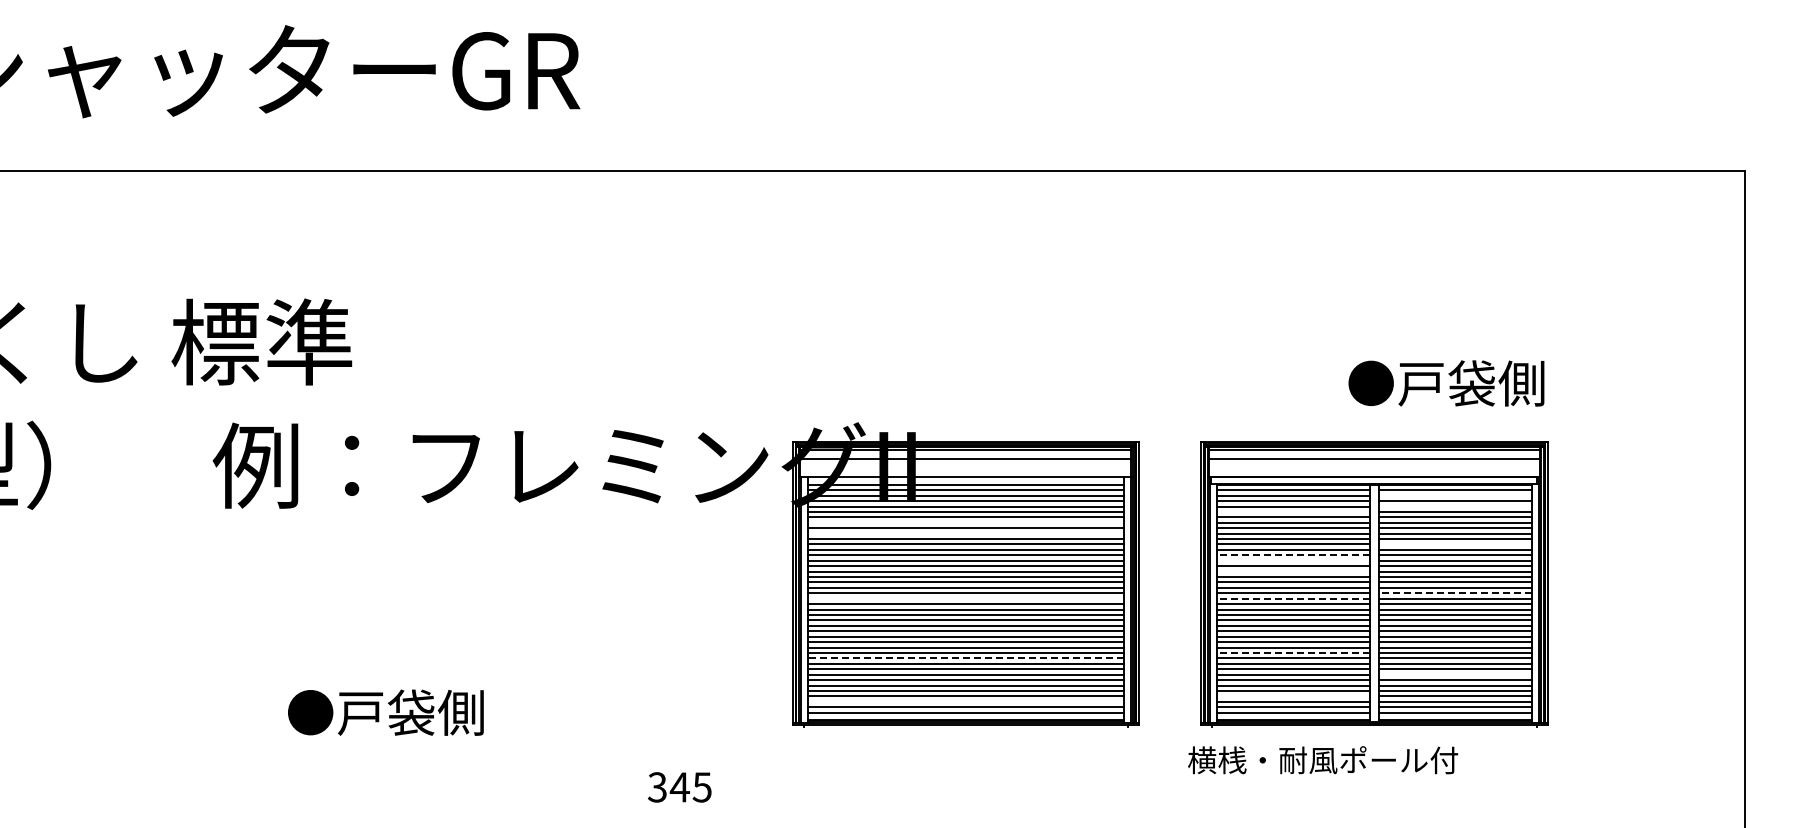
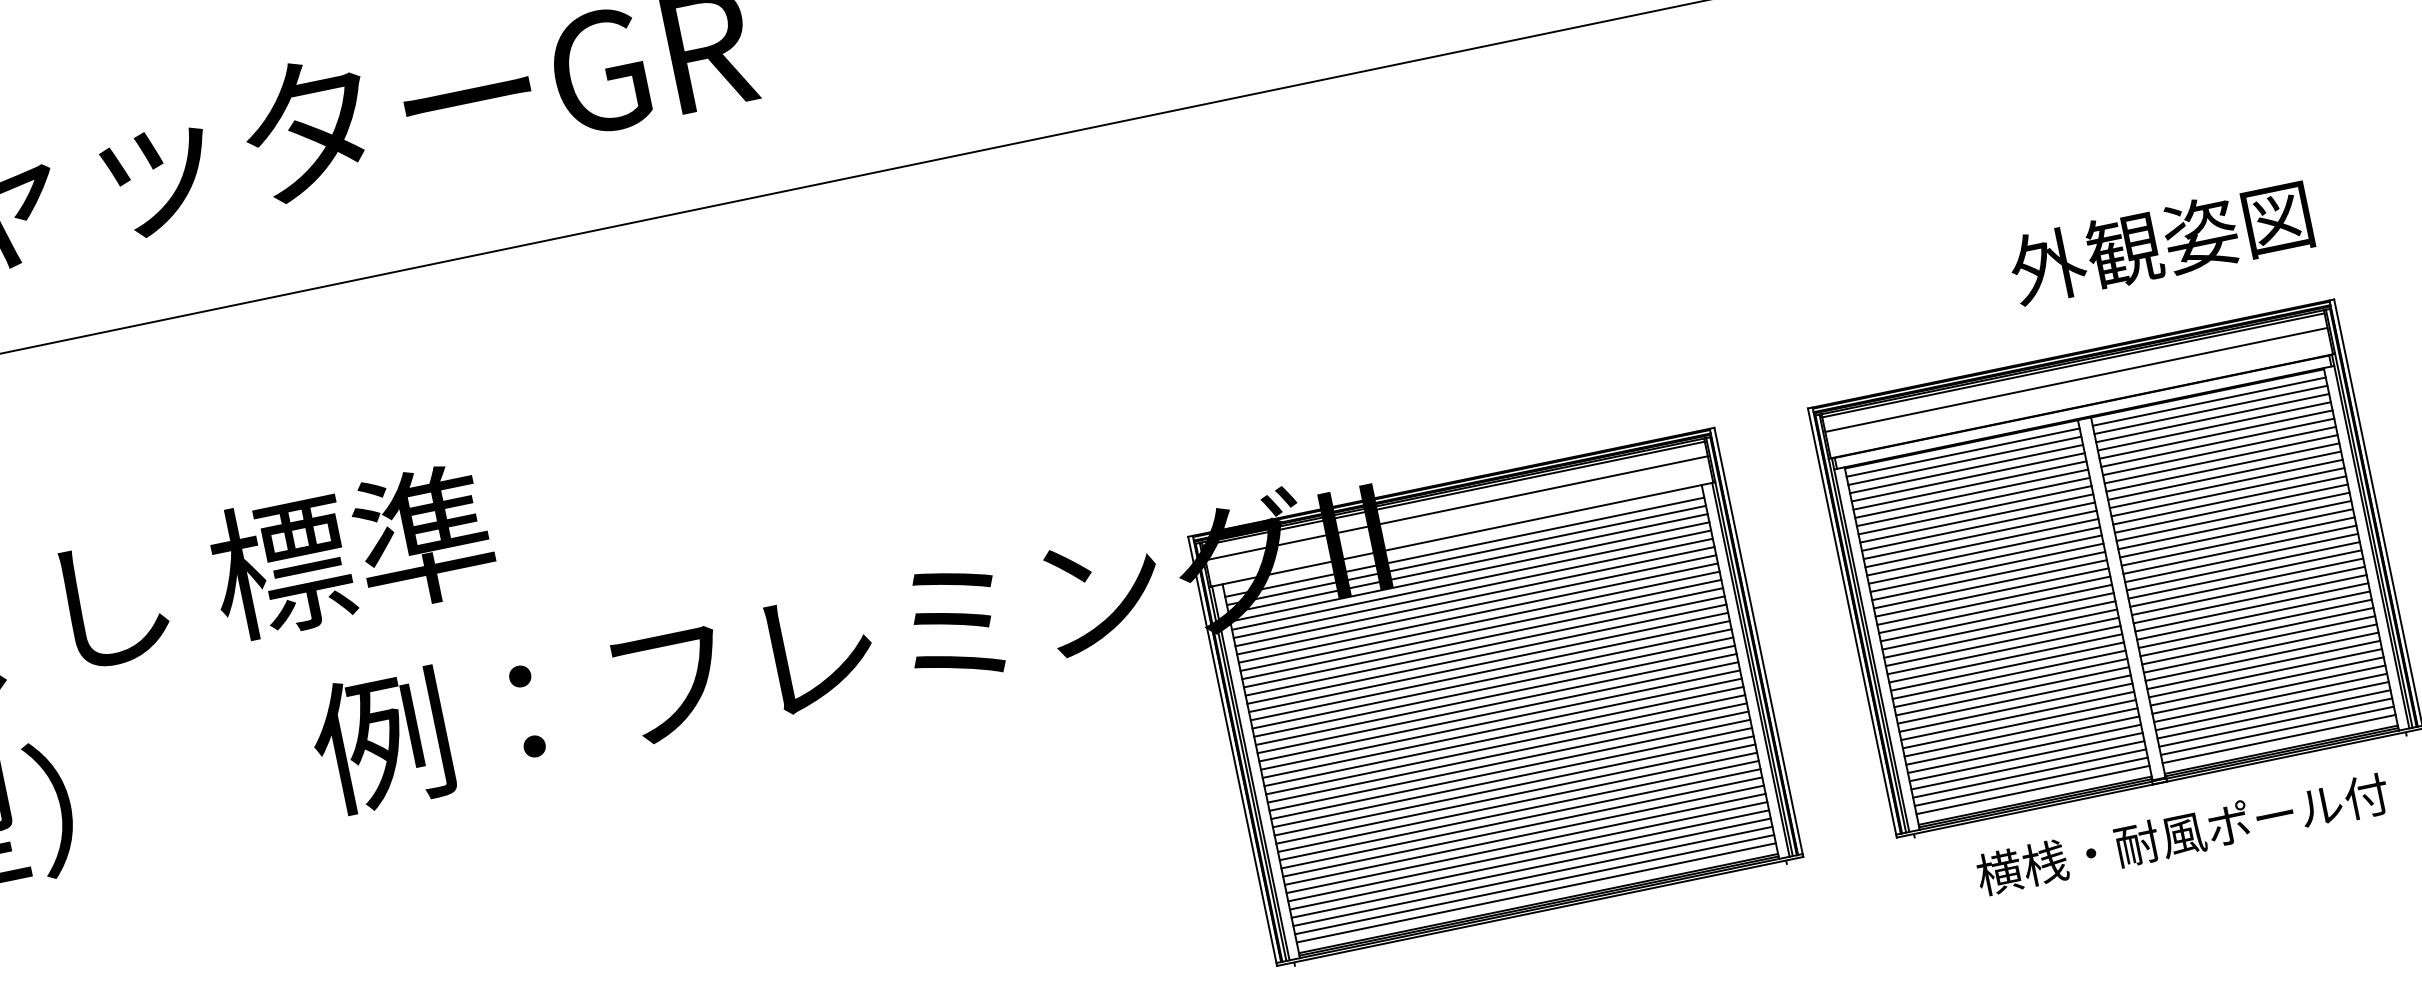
text: (1445, 383) -> (2160, 242), ●戸袋側 -> 外観姿図
line: (1455, 495) -> (2210, 409), added
line: (1455, 506) -> (2214, 426), added
line: (1293, 511) -> (1970, 484), added
line: (965, 522) -> (1475, 604), added
line: (965, 533) -> (1479, 621), added
line: (1455, 544) -> (2226, 483), added
line: (1293, 555) -> (1983, 551), dashed -> solid
line: (1293, 560) -> (1985, 559), added
line: (1293, 571) -> (1989, 575), added
line: (1455, 593) -> (2241, 558), dashed -> solid
line: (965, 598) -> (1499, 719), added
line: (1293, 598) -> (1997, 616), dashed -> solid
line: (1293, 652) -> (2014, 698), dashed -> solid
line: (965, 658) -> (1518, 810), dashed -> solid
line: (1455, 674) -> (2267, 681), added
line: (1293, 696) -> (2028, 765), added
line: (965, 701) -> (1532, 876), added
text: (1323, 760) -> (2183, 834), moved

